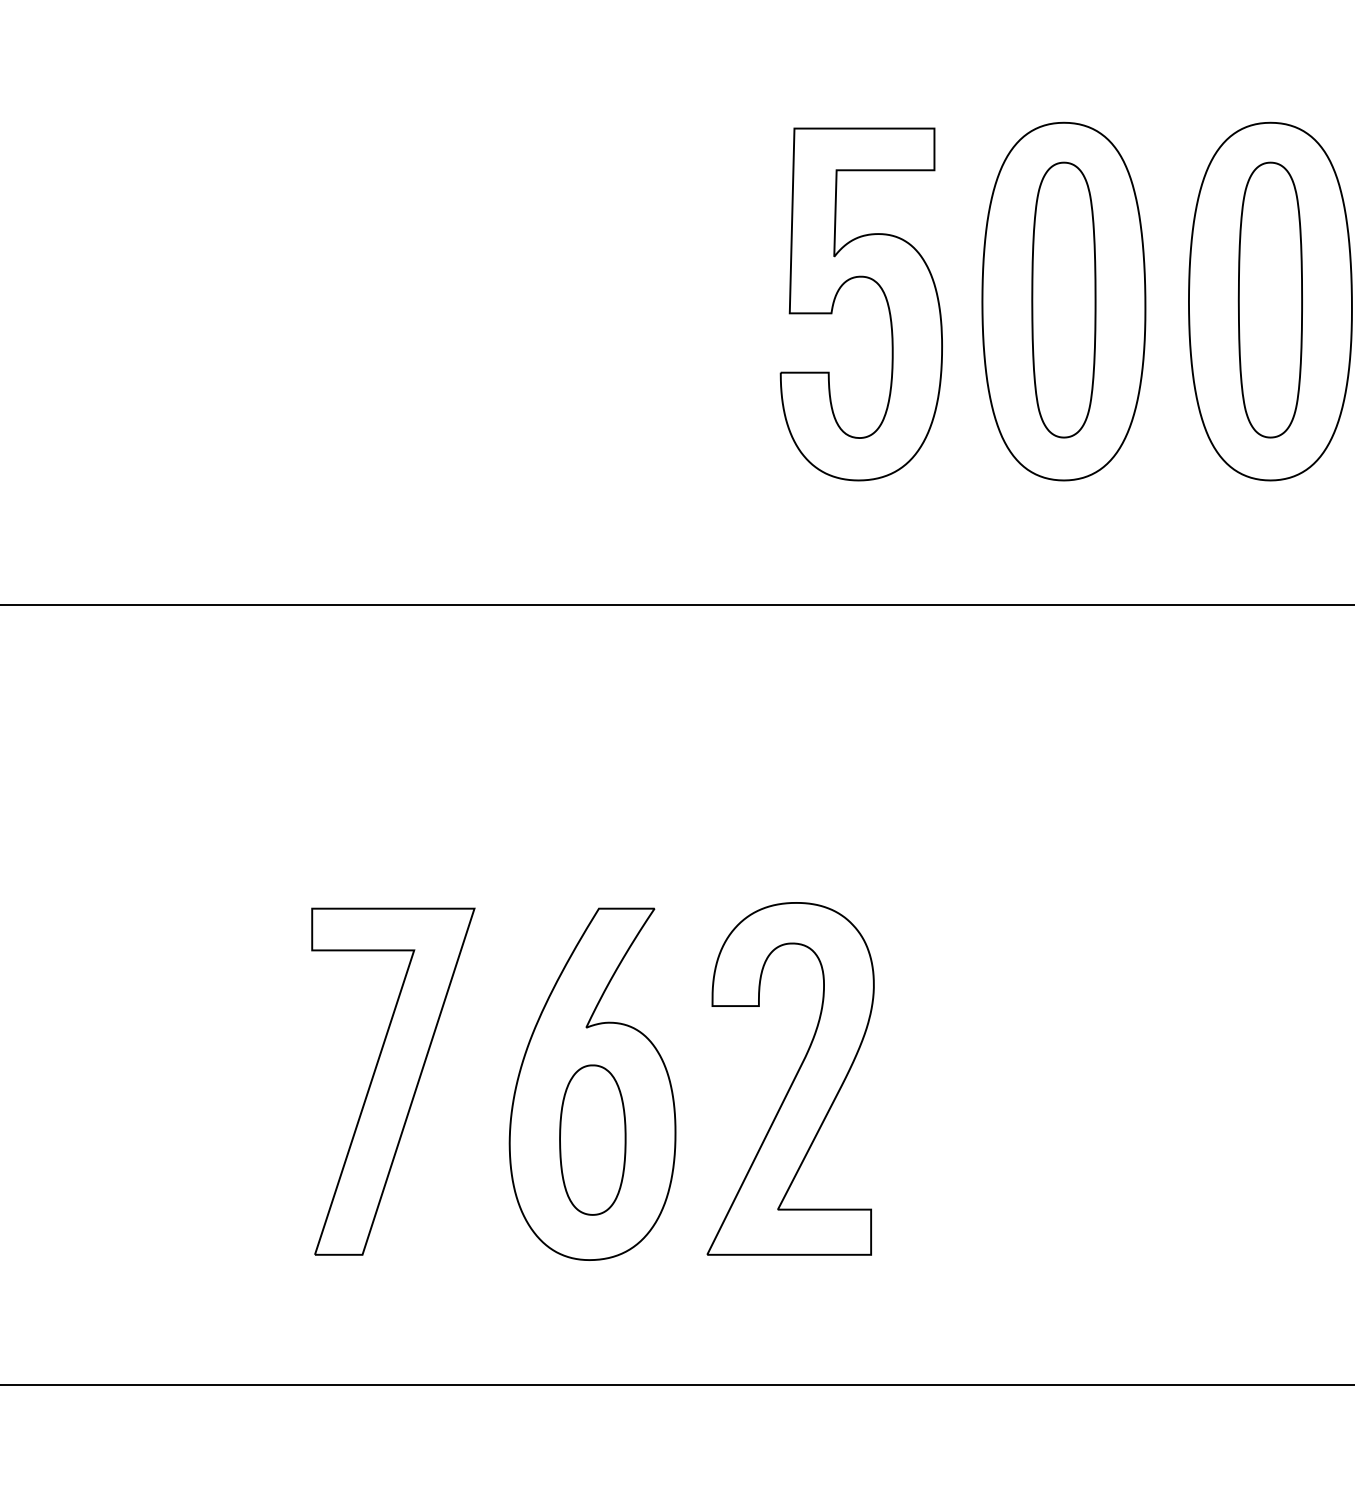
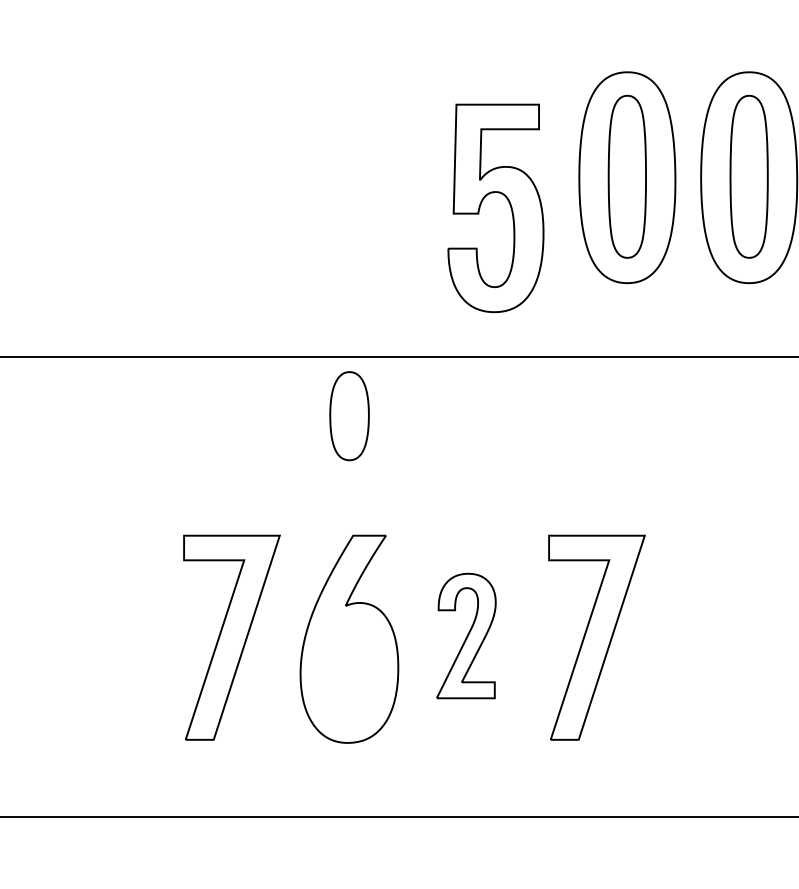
part: (838, 294) -> (482, 202), moved
part: (791, 1077) -> (466, 635), size x0.6
part: (1011, 1081) -> (596, 637), added
part: (592, 1140) -> (349, 416), moved

